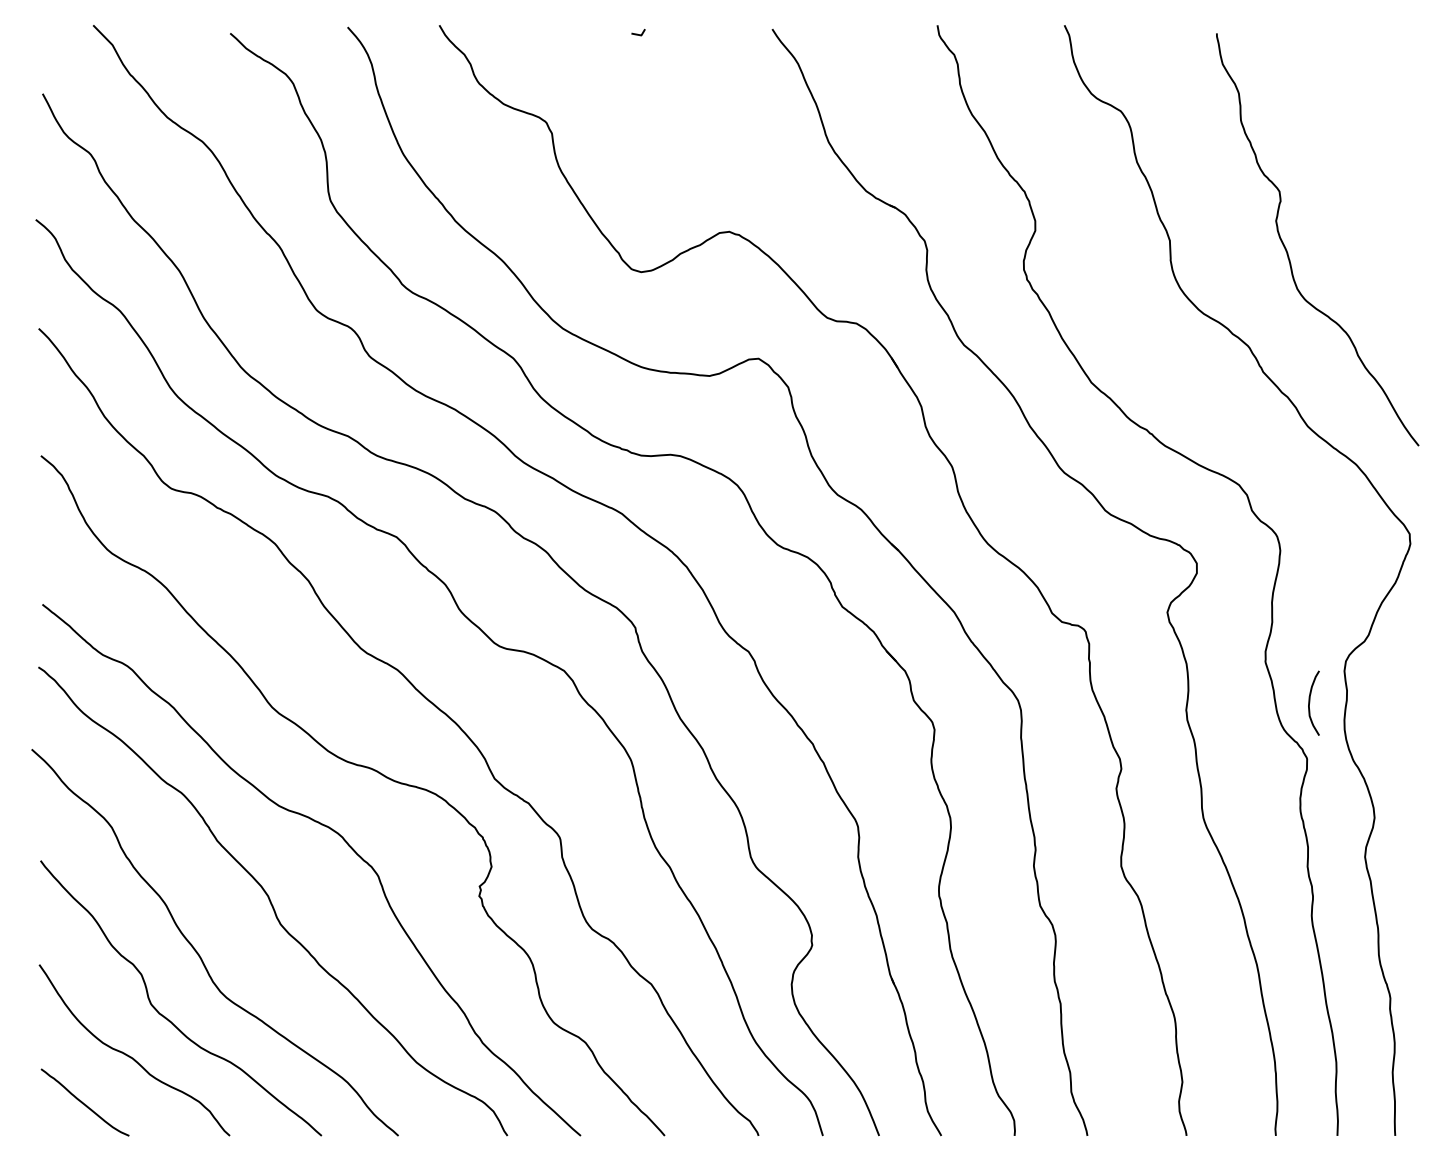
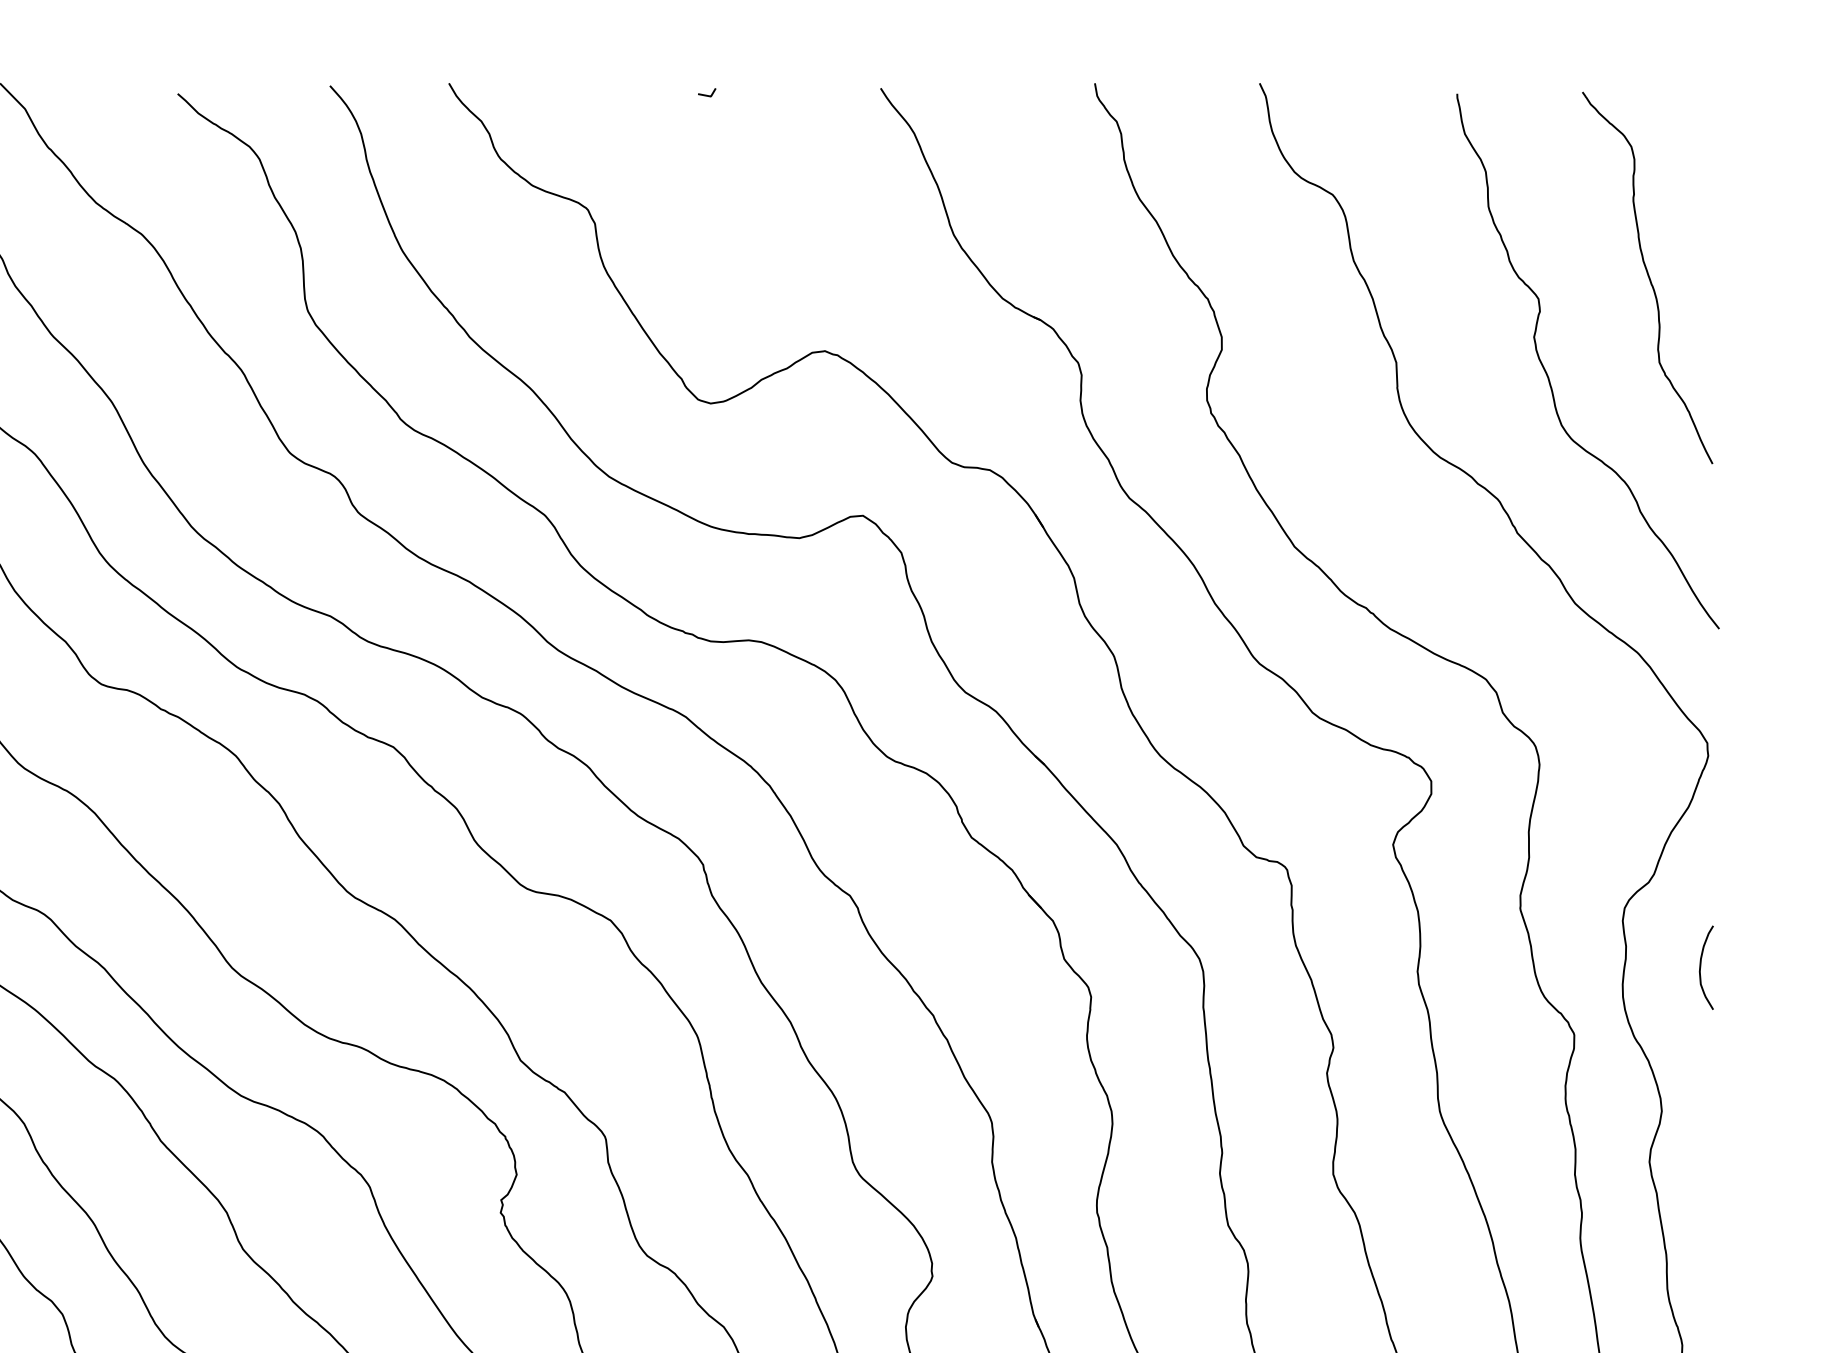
curve: (1363, 174) -> (1647, 276), added
curve: (1310, 702) -> (1701, 966), moved

